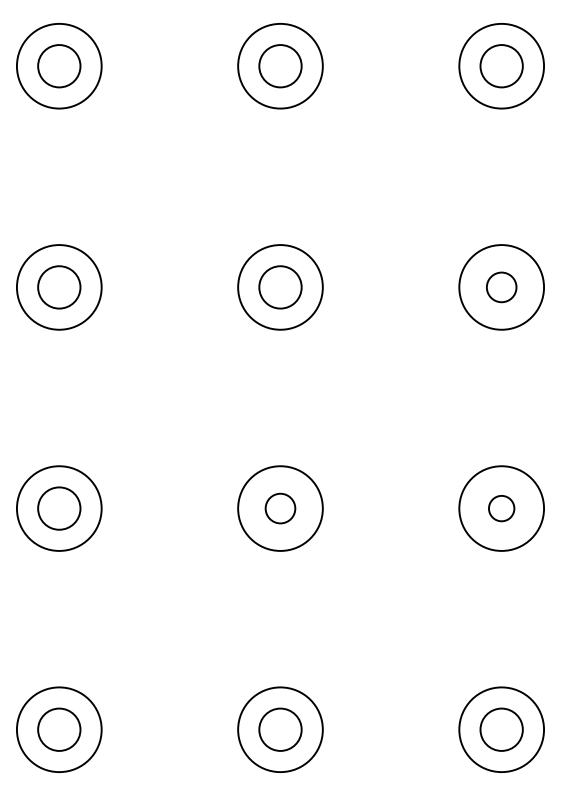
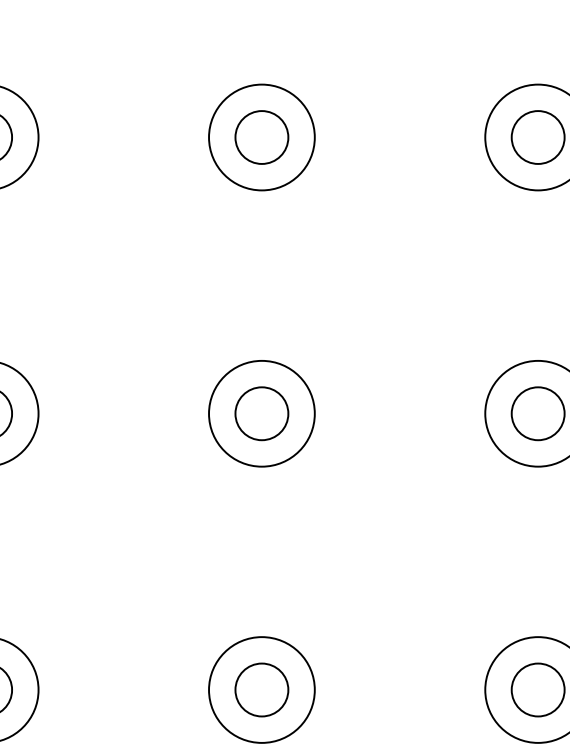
circle: (501, 287) -> (537, 137), size x1.43
circle: (280, 508) -> (261, 413), size x1.43
circle: (501, 508) -> (537, 413), size x1.67

